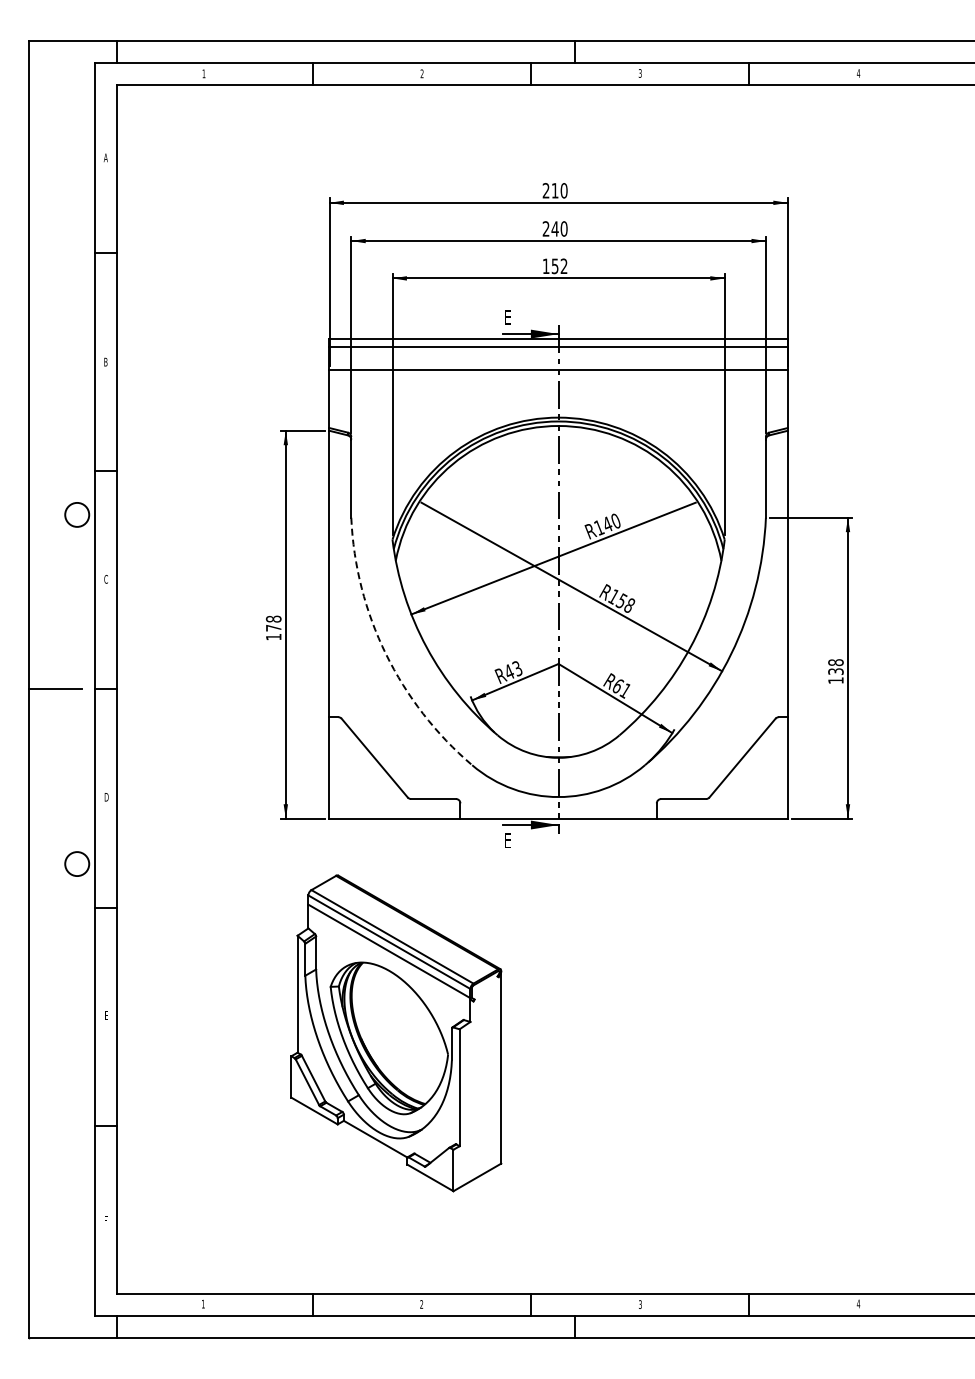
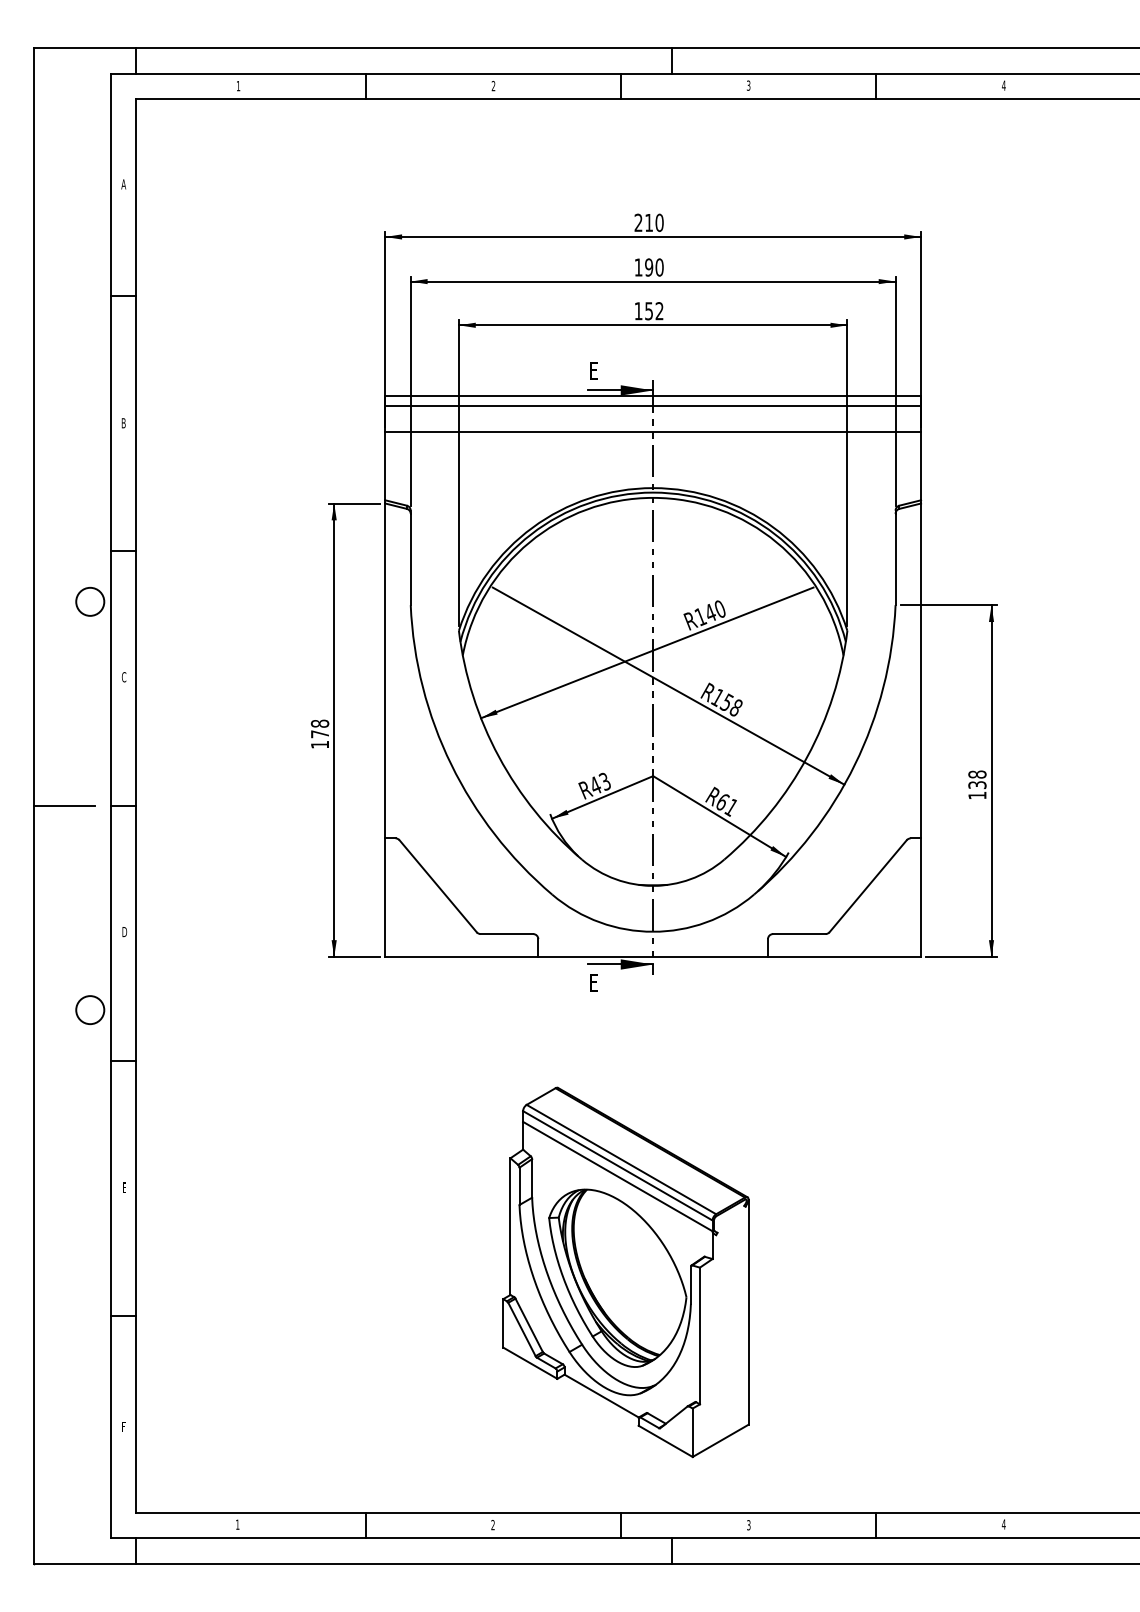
text: (550, 228) -> (643, 266), 240 -> 190
arc: (385, 654) -> (450, 765), dashed -> solid
part: (396, 1033) -> (626, 1272), moved

